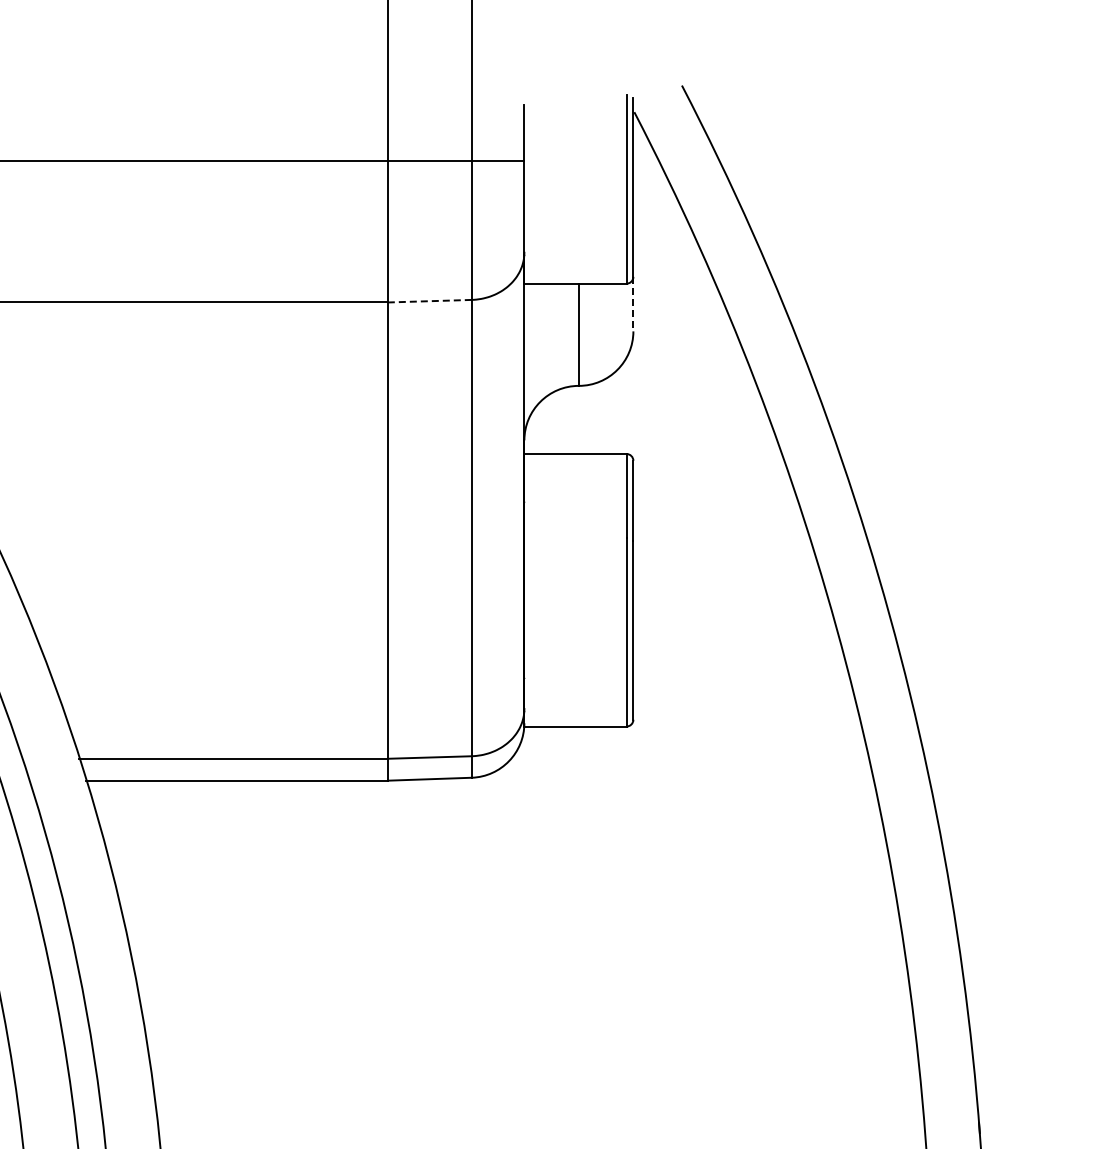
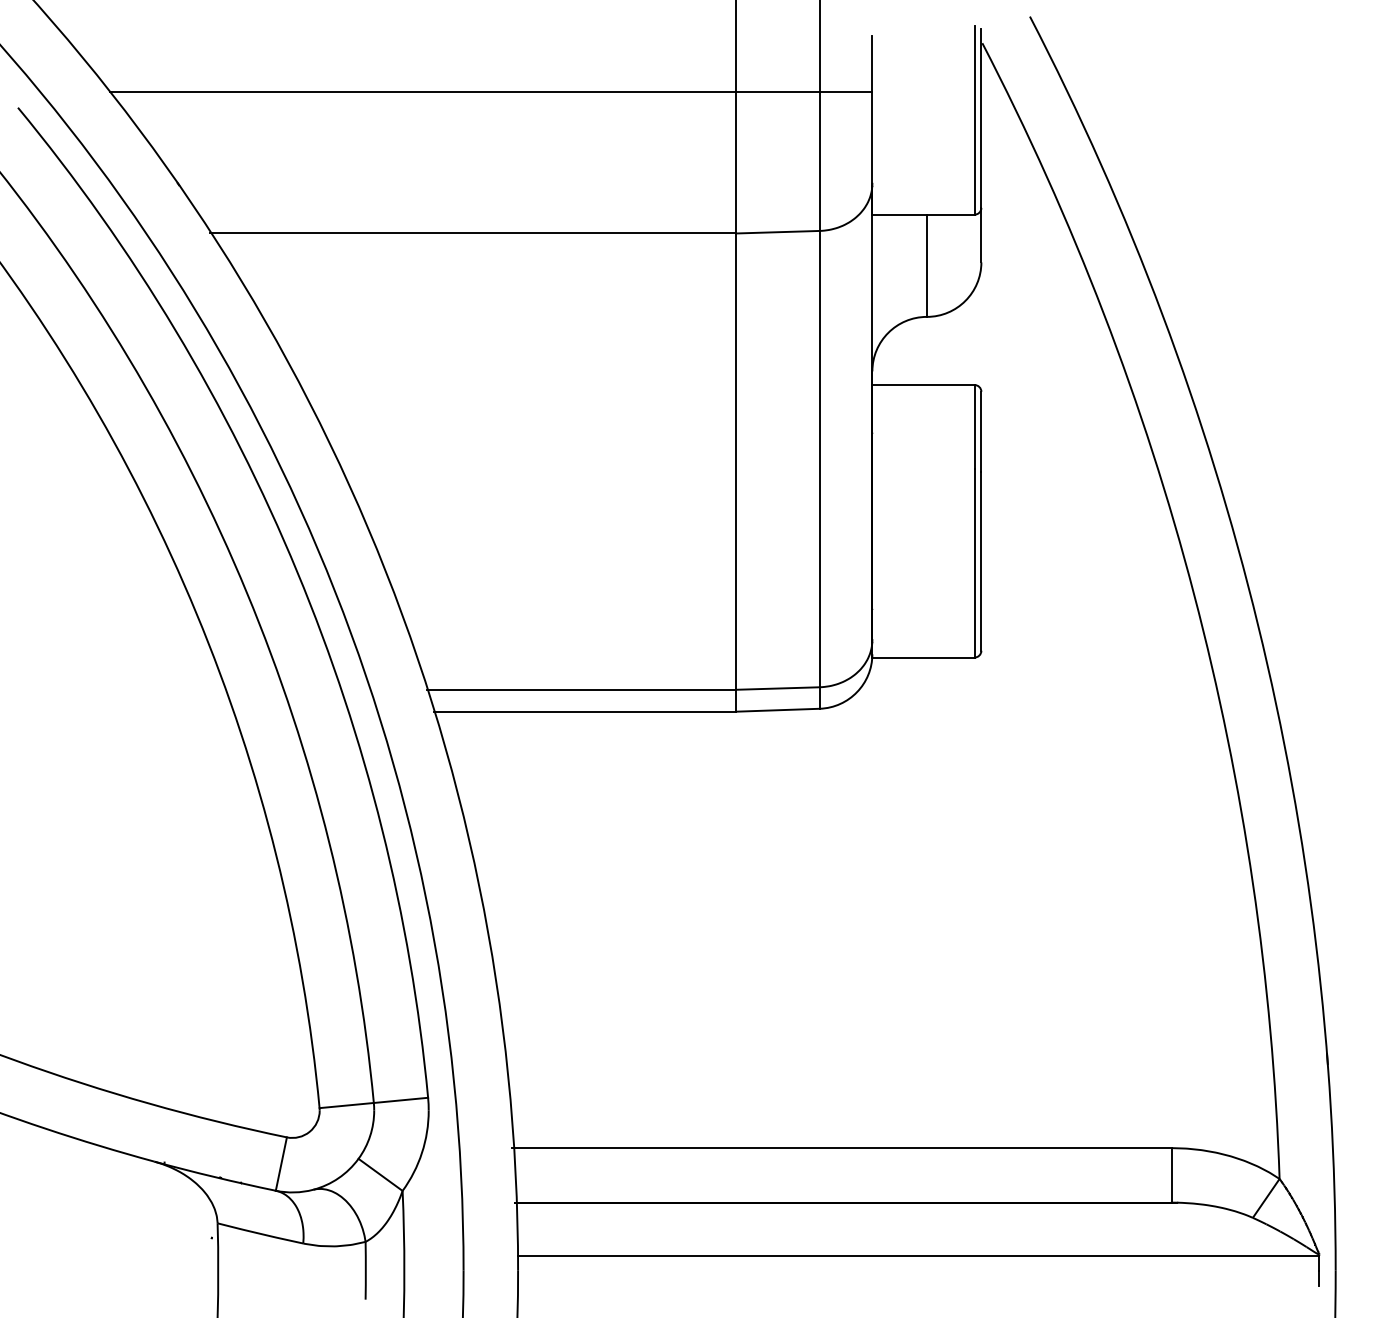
line: (429, 301) -> (777, 232), dashed -> solid
line: (633, 304) -> (981, 235), dashed -> solid

